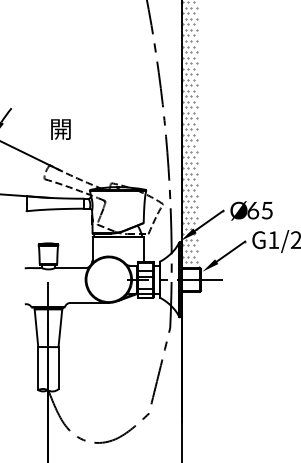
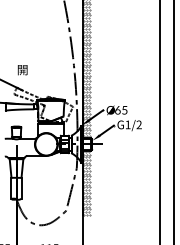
hatch: (189, 356) -> (86, 182), added

